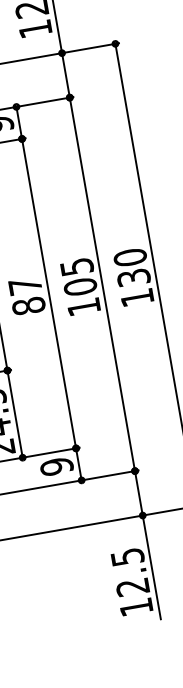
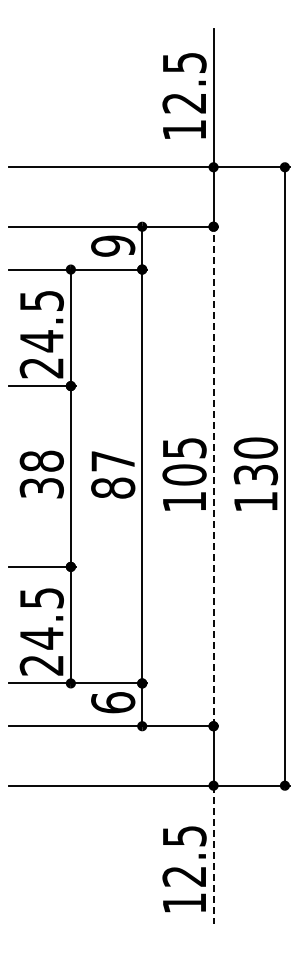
line: (102, 284) -> (213, 476), solid -> dashed
text: (57, 466) -> (113, 702), 9 -> 6
line: (151, 567) -> (213, 855), solid -> dashed

